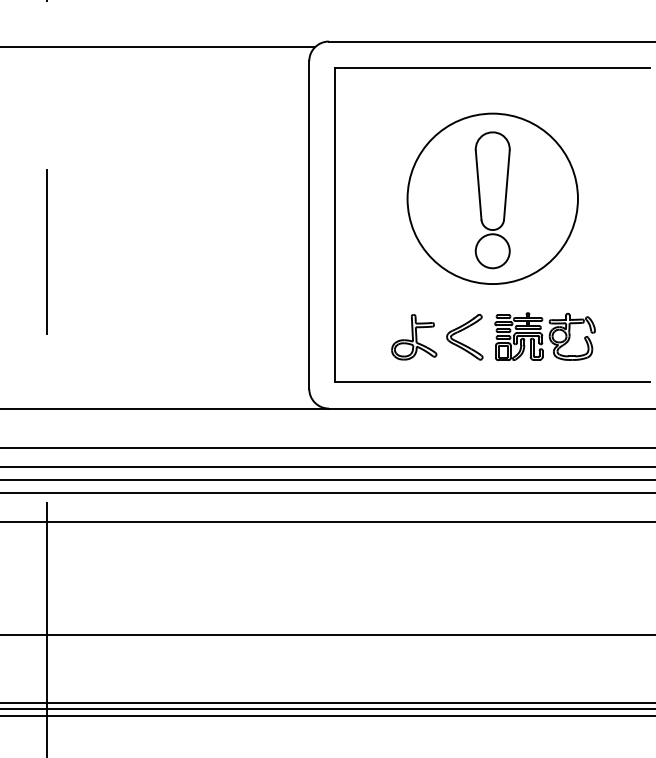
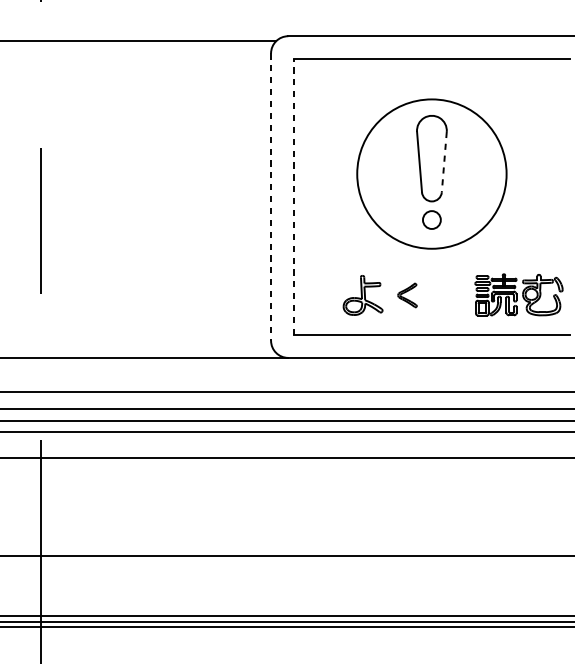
line: (506, 185) -> (443, 162), solid -> dashed
line: (335, 224) -> (294, 196), solid -> dashed
line: (309, 225) -> (271, 197), solid -> dashed
circle: (492, 251) -> (431, 220), size x0.6
part: (544, 336) -> (518, 294), moved
part: (464, 337) -> (407, 295), size x0.6

